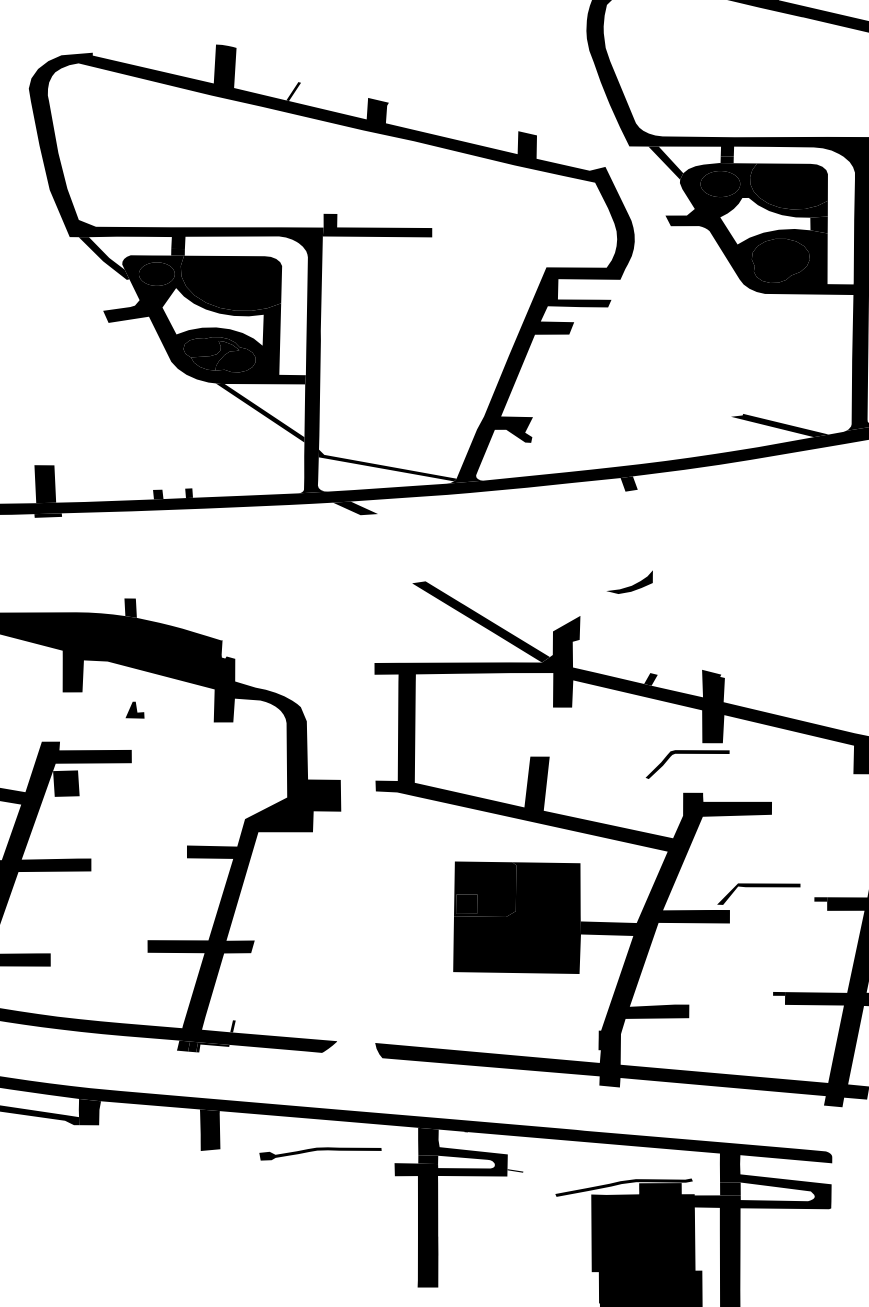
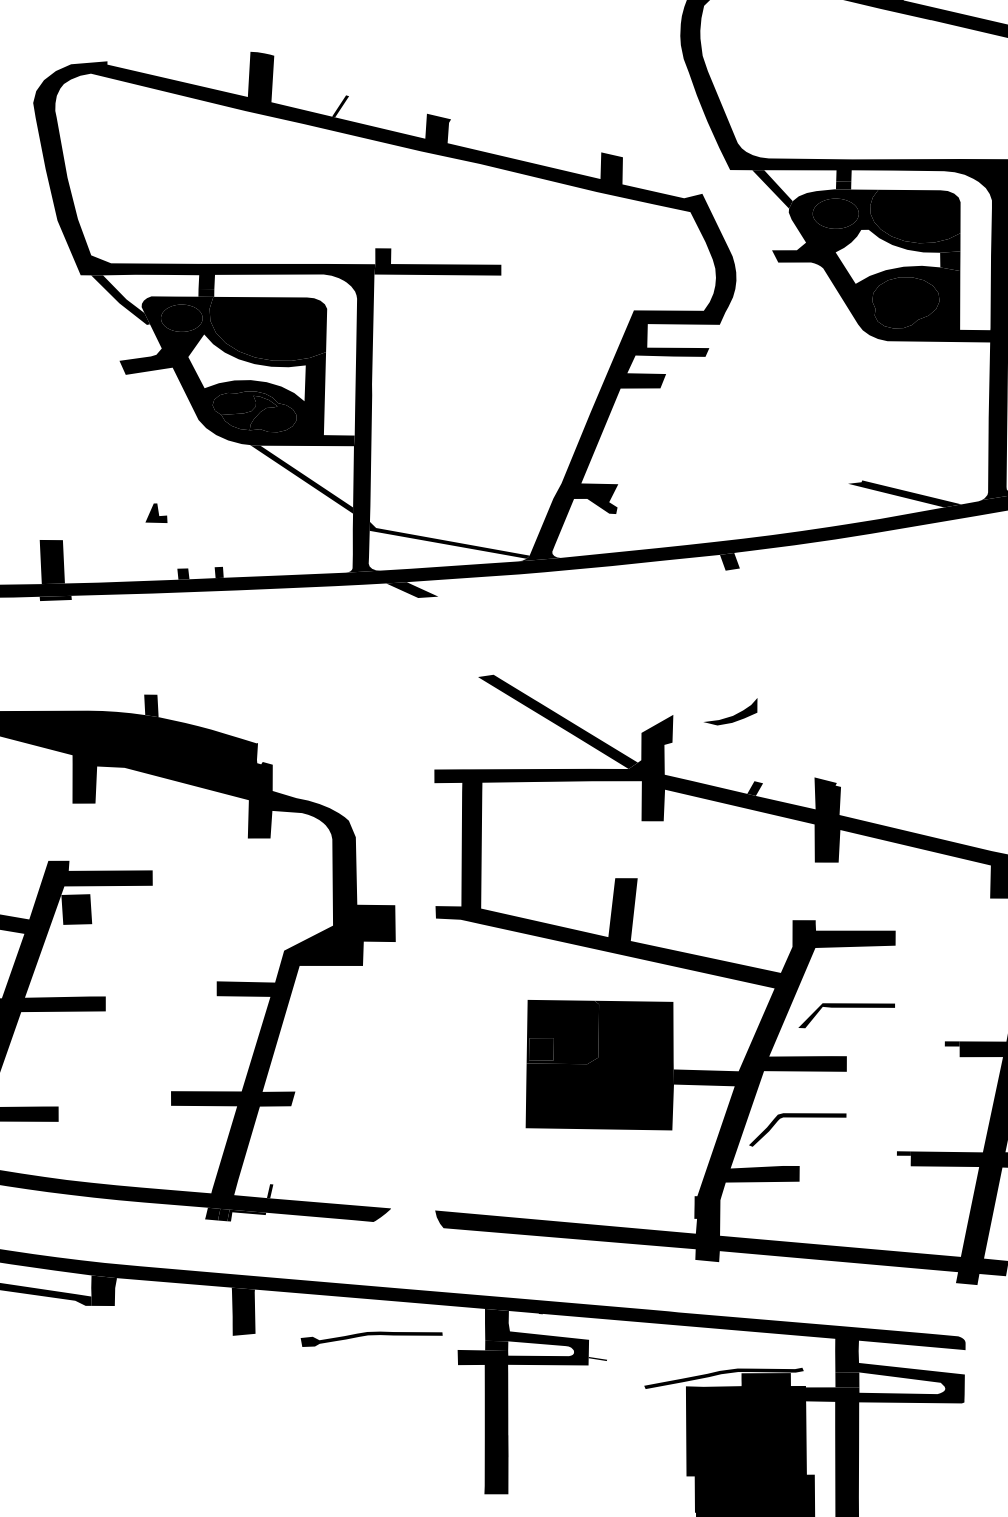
part: (629, 581) -> (730, 710), moved
part: (134, 709) -> (155, 512), moved
part: (687, 753) -> (797, 1117), moved
part: (758, 893) -> (846, 1014), moved

